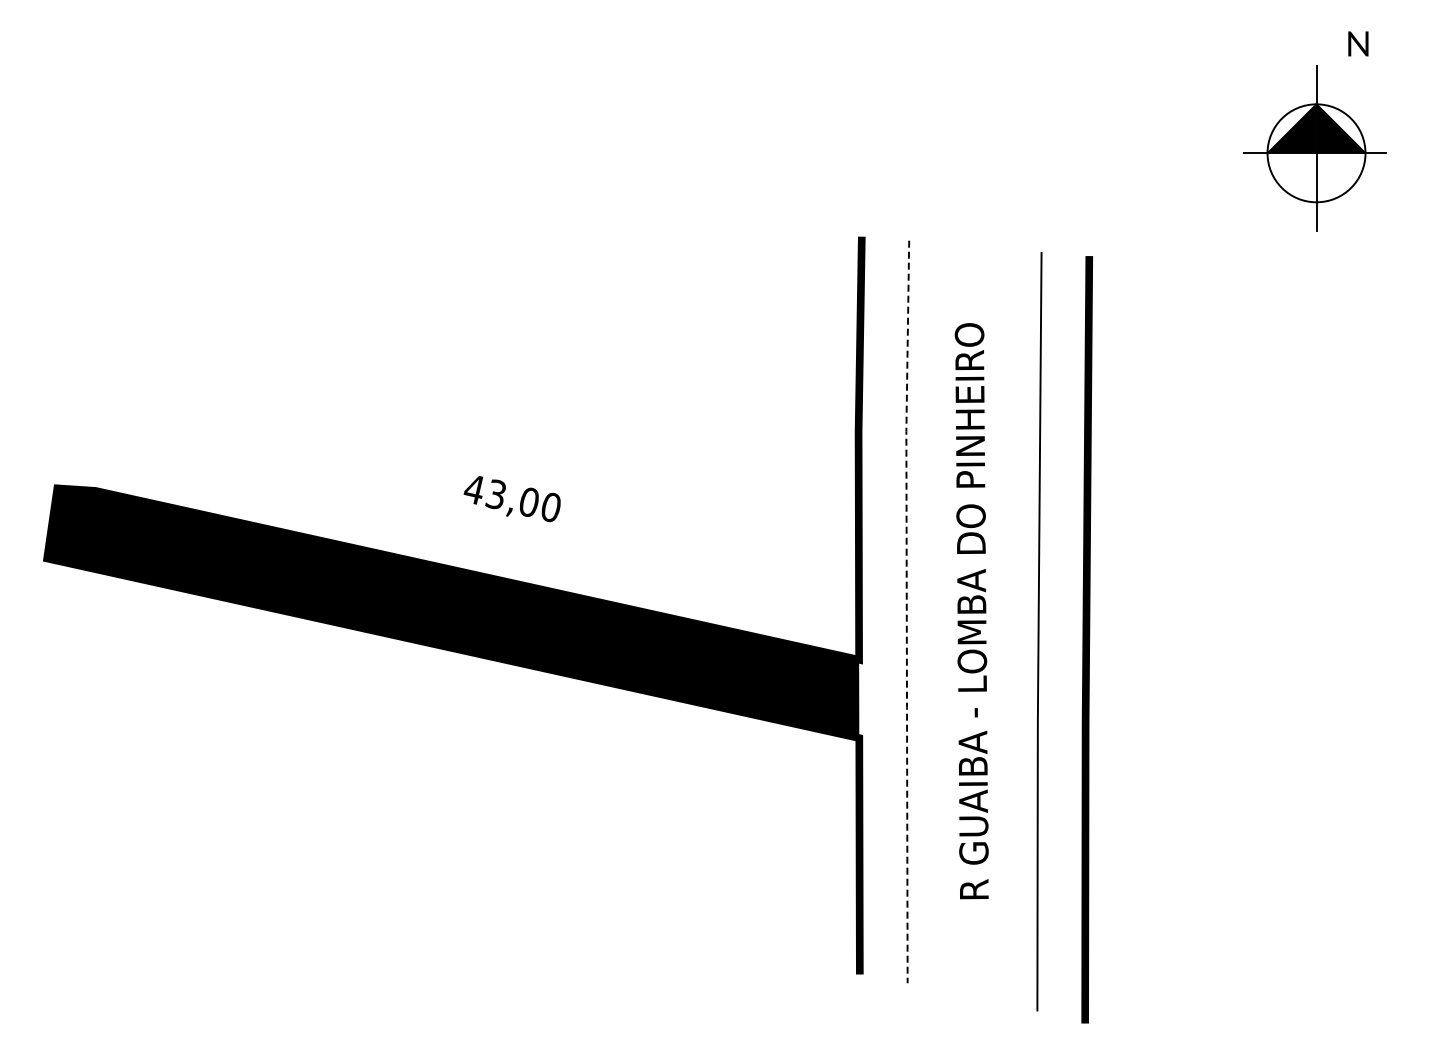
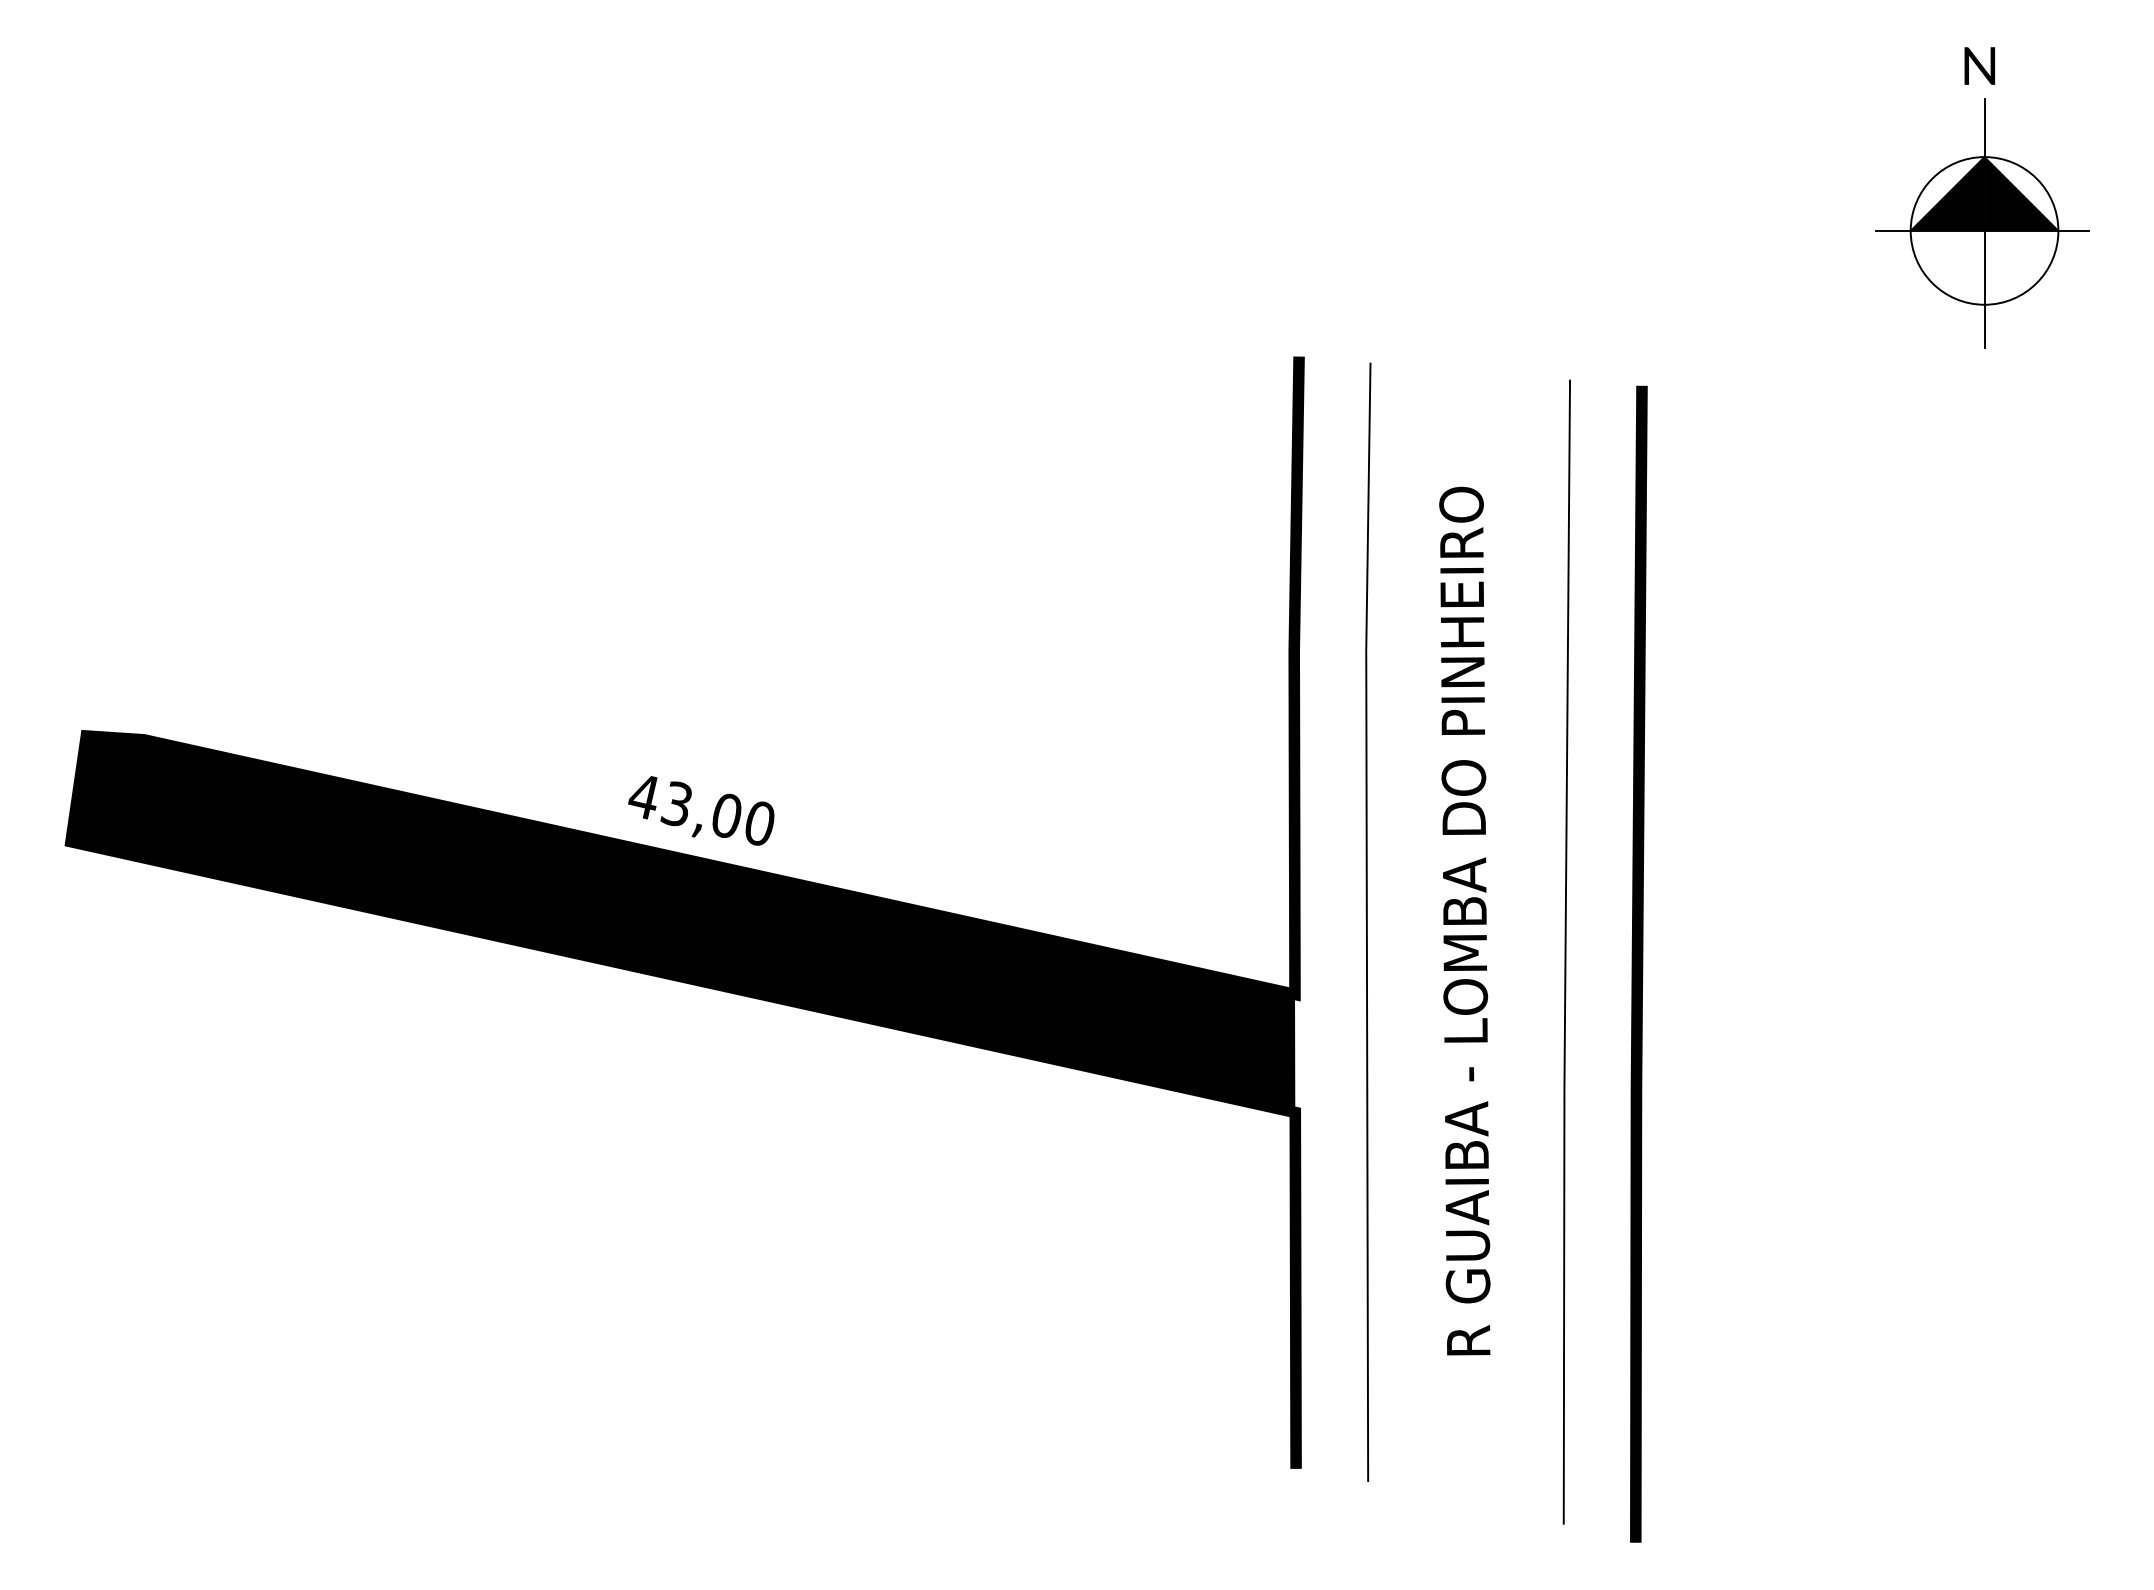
text: (1358, 43) -> (1979, 65), moved
text: (511, 499) -> (700, 811), moved
line: (906, 611) -> (1366, 921), dashed -> solid

